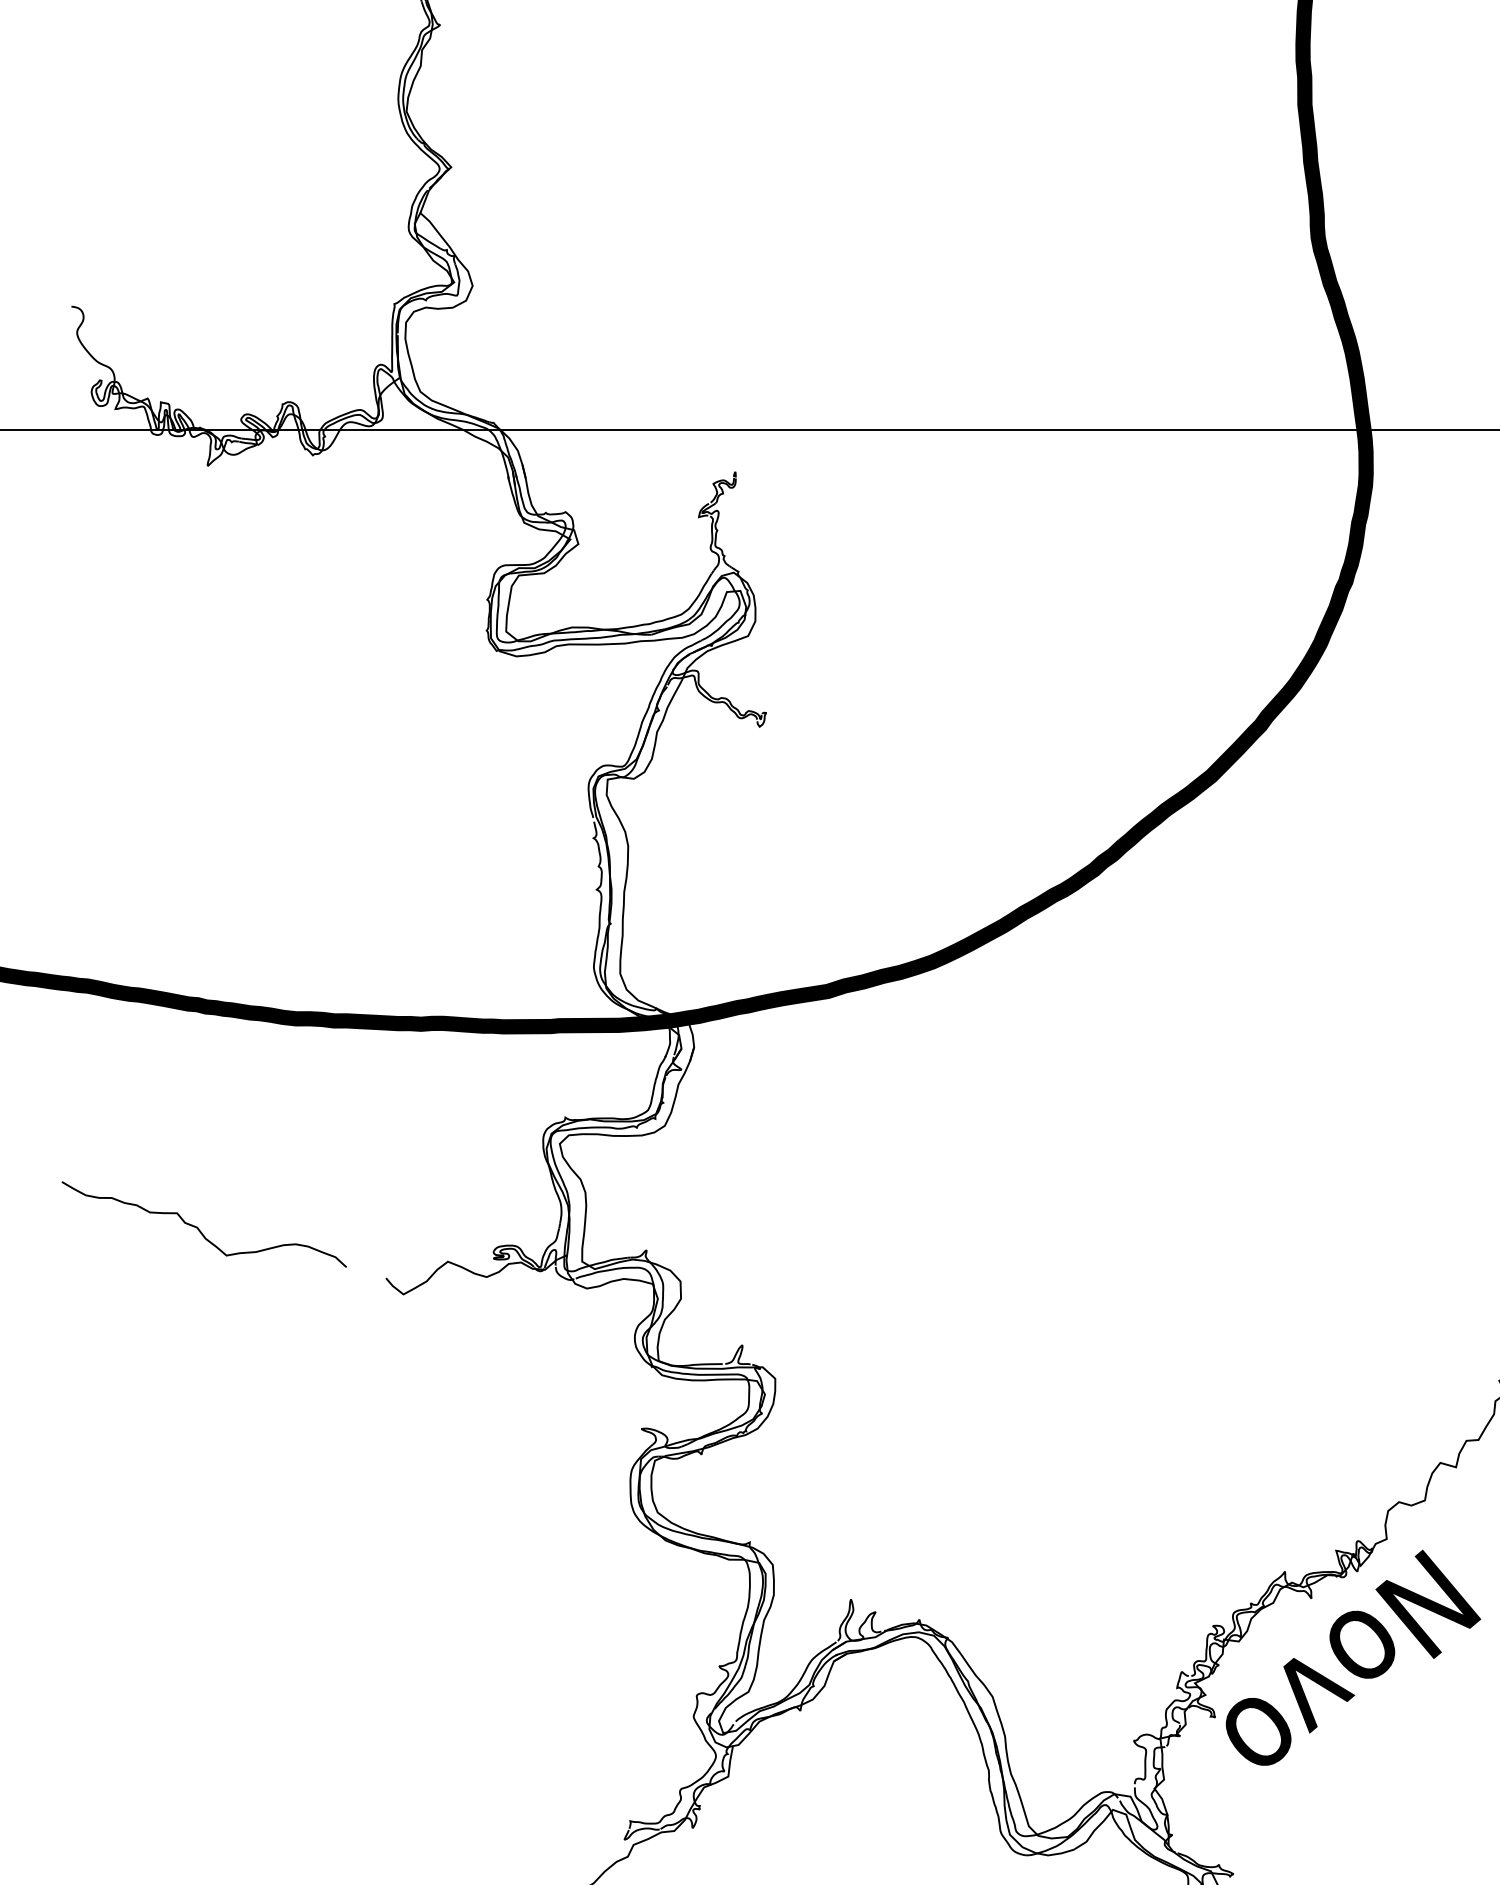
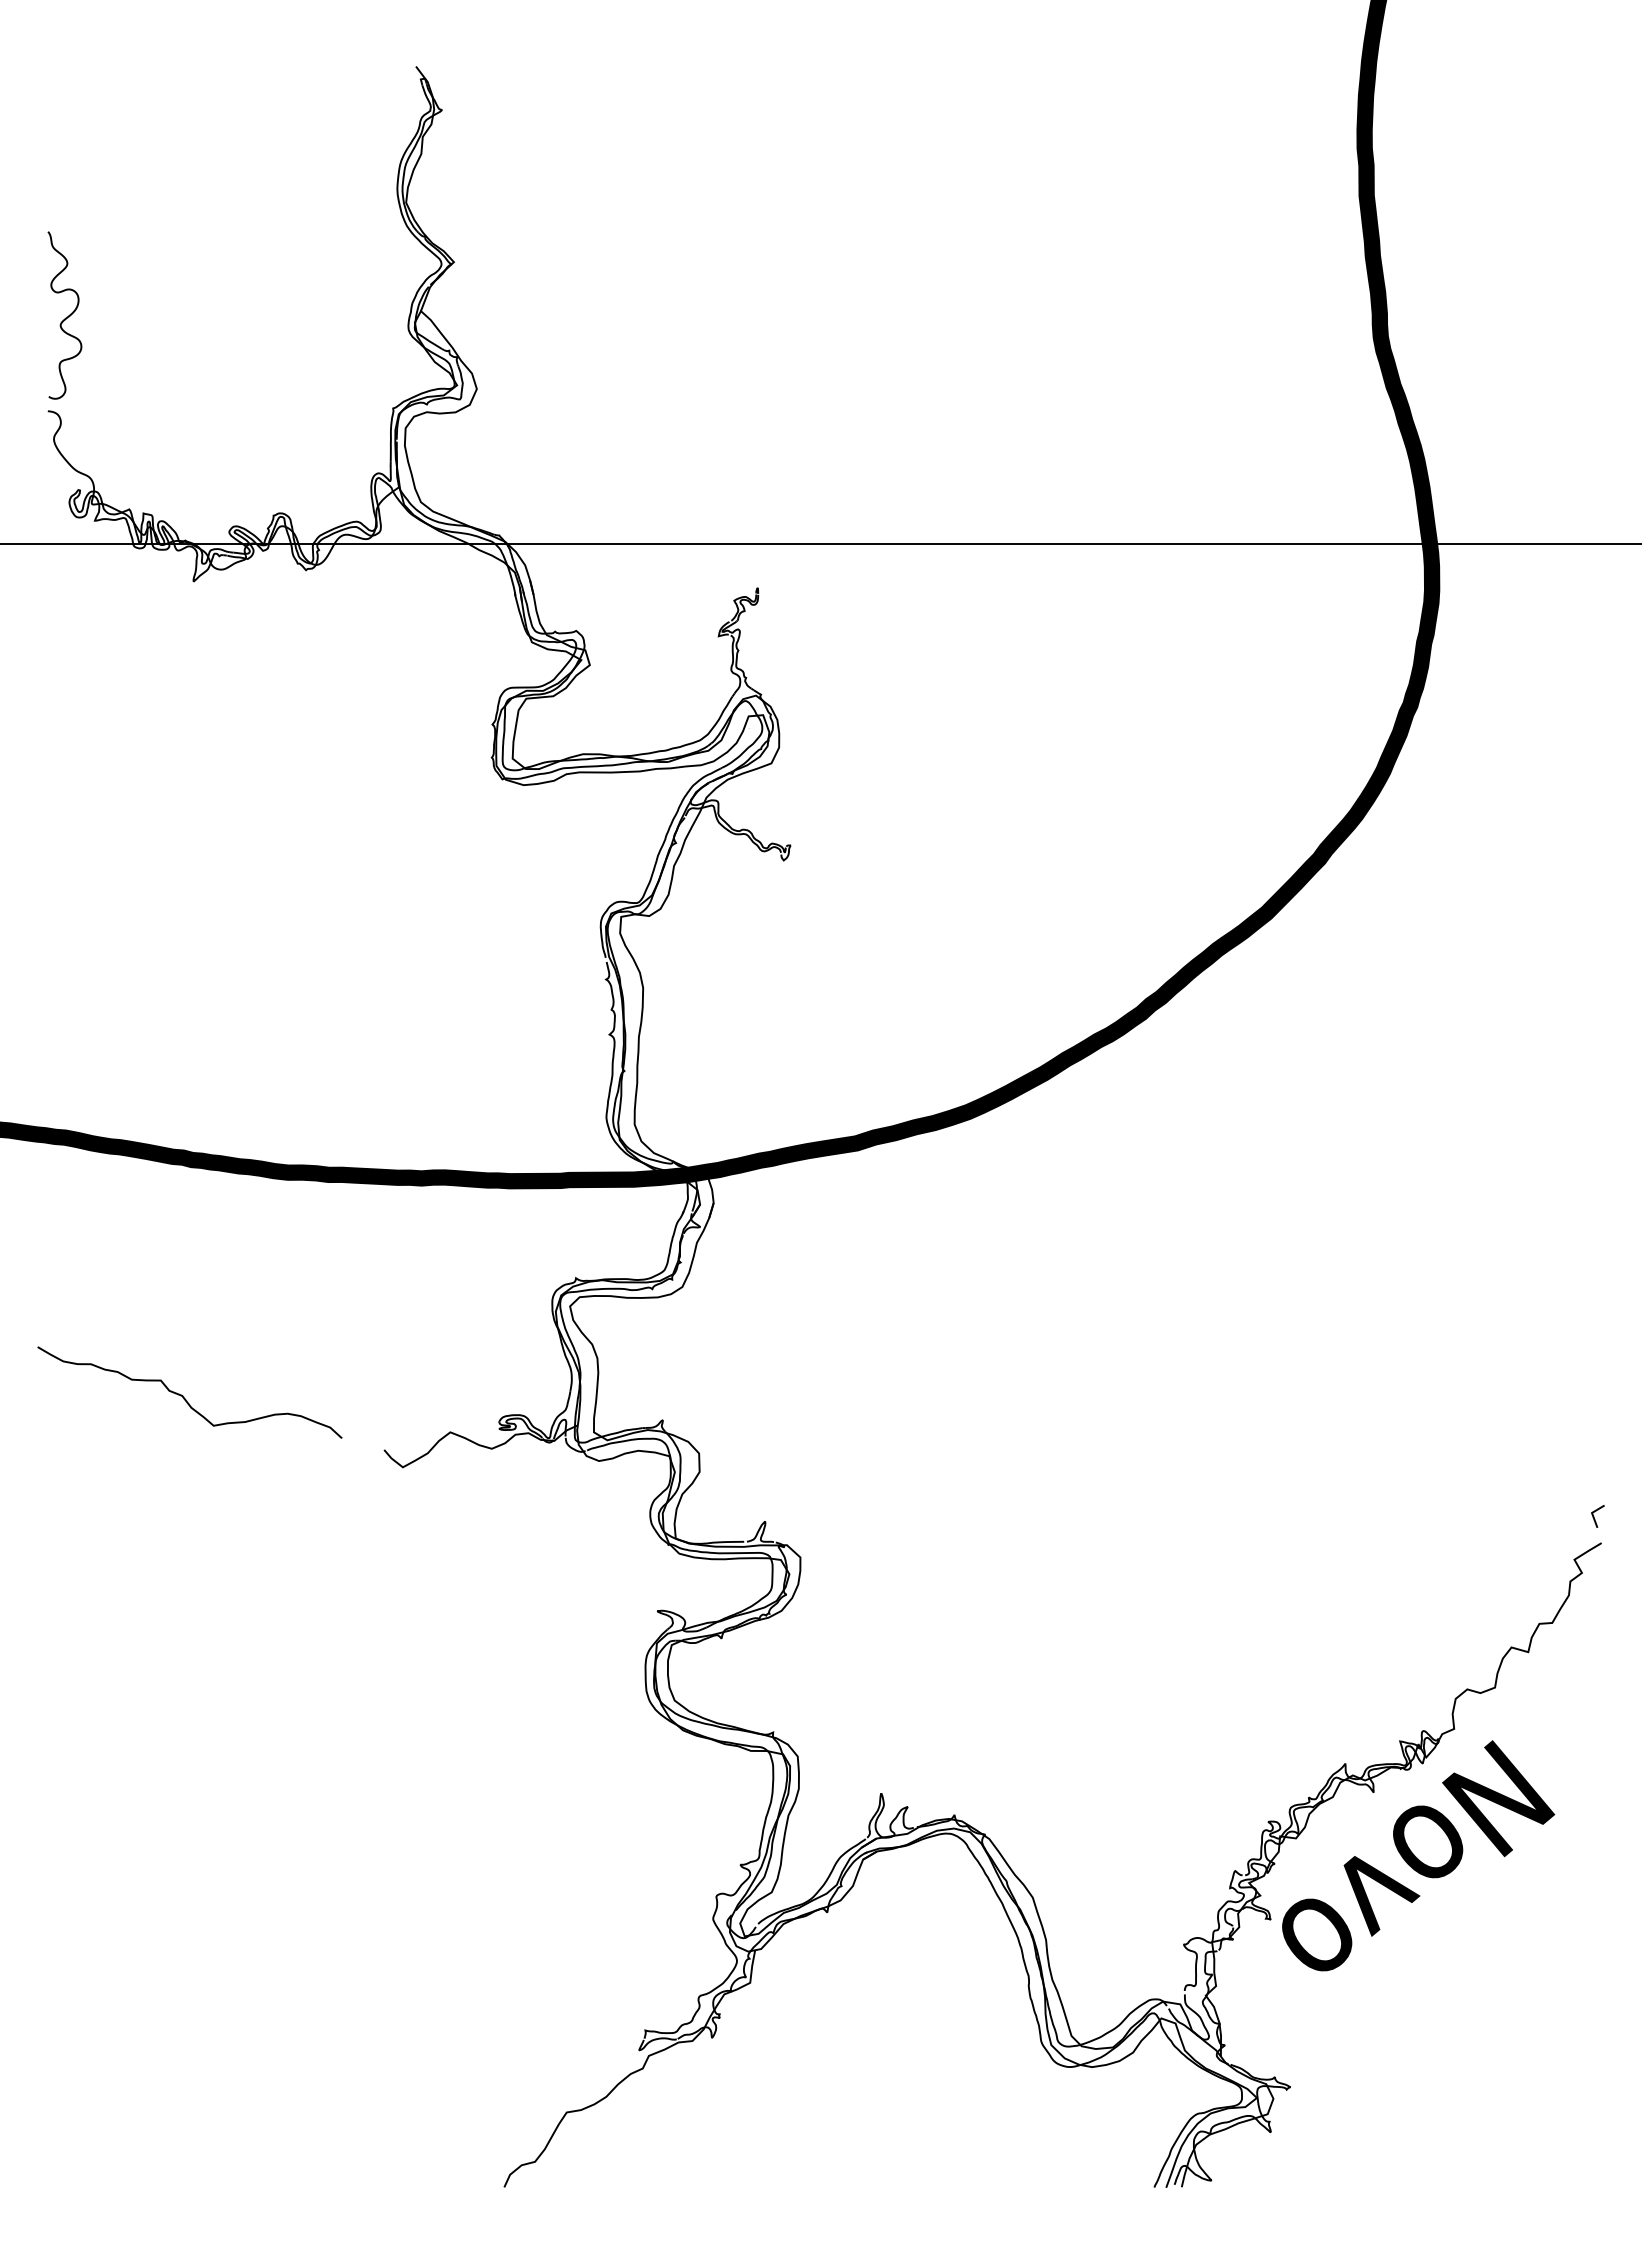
curve: (87, 218) -> (65, 317), added

